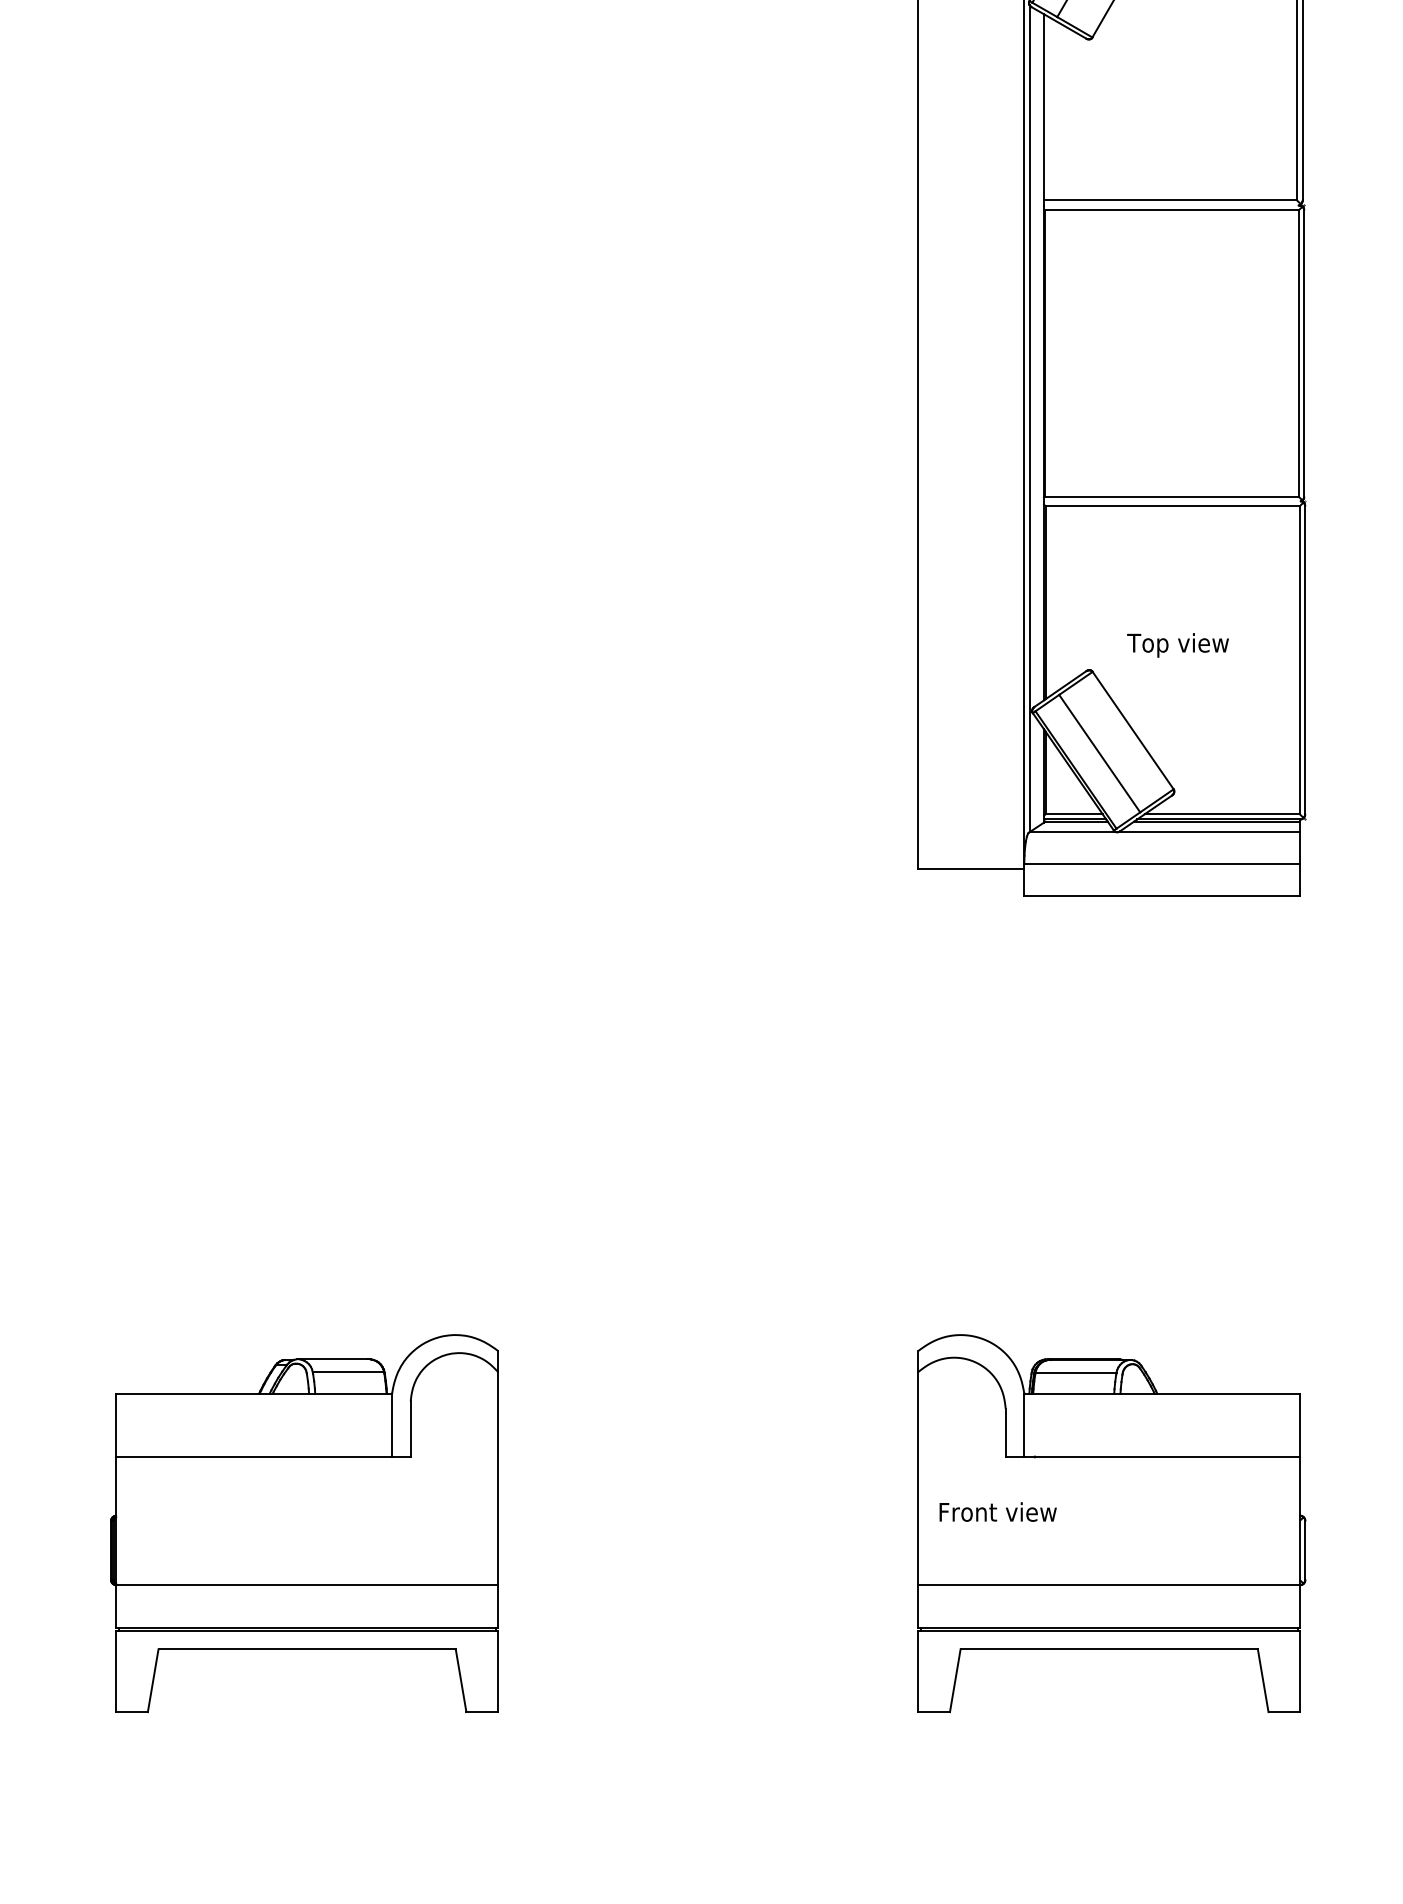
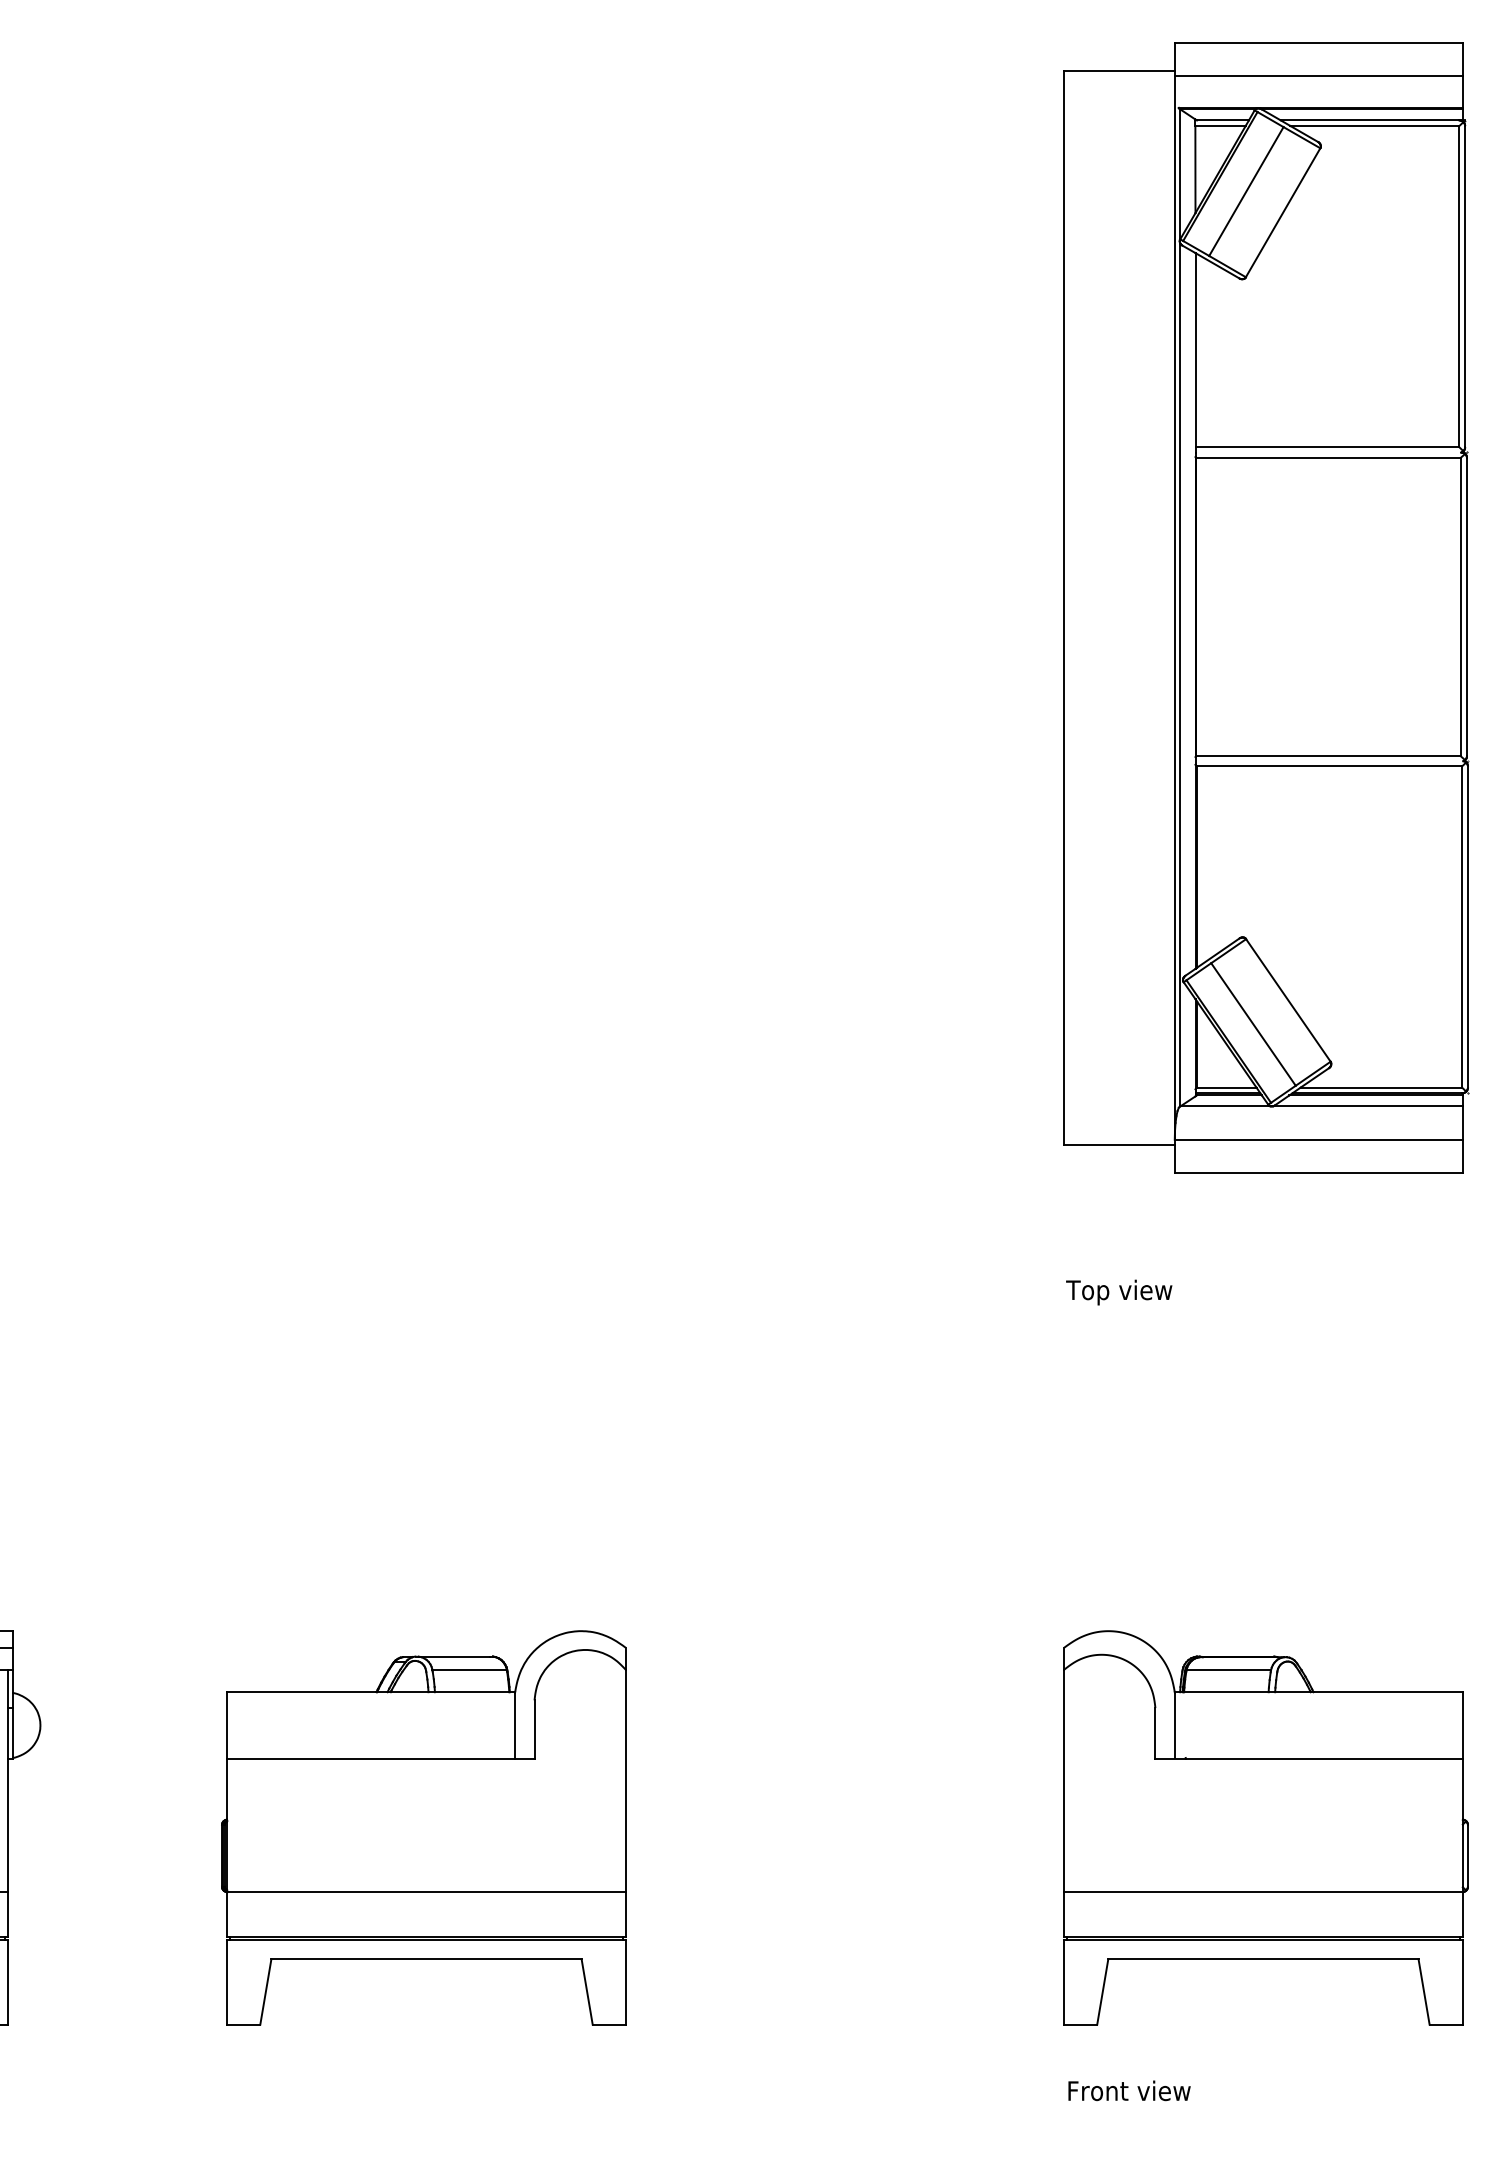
text: (1178, 645) -> (1119, 1292), moved
text: (998, 1511) -> (1129, 2090), moved

